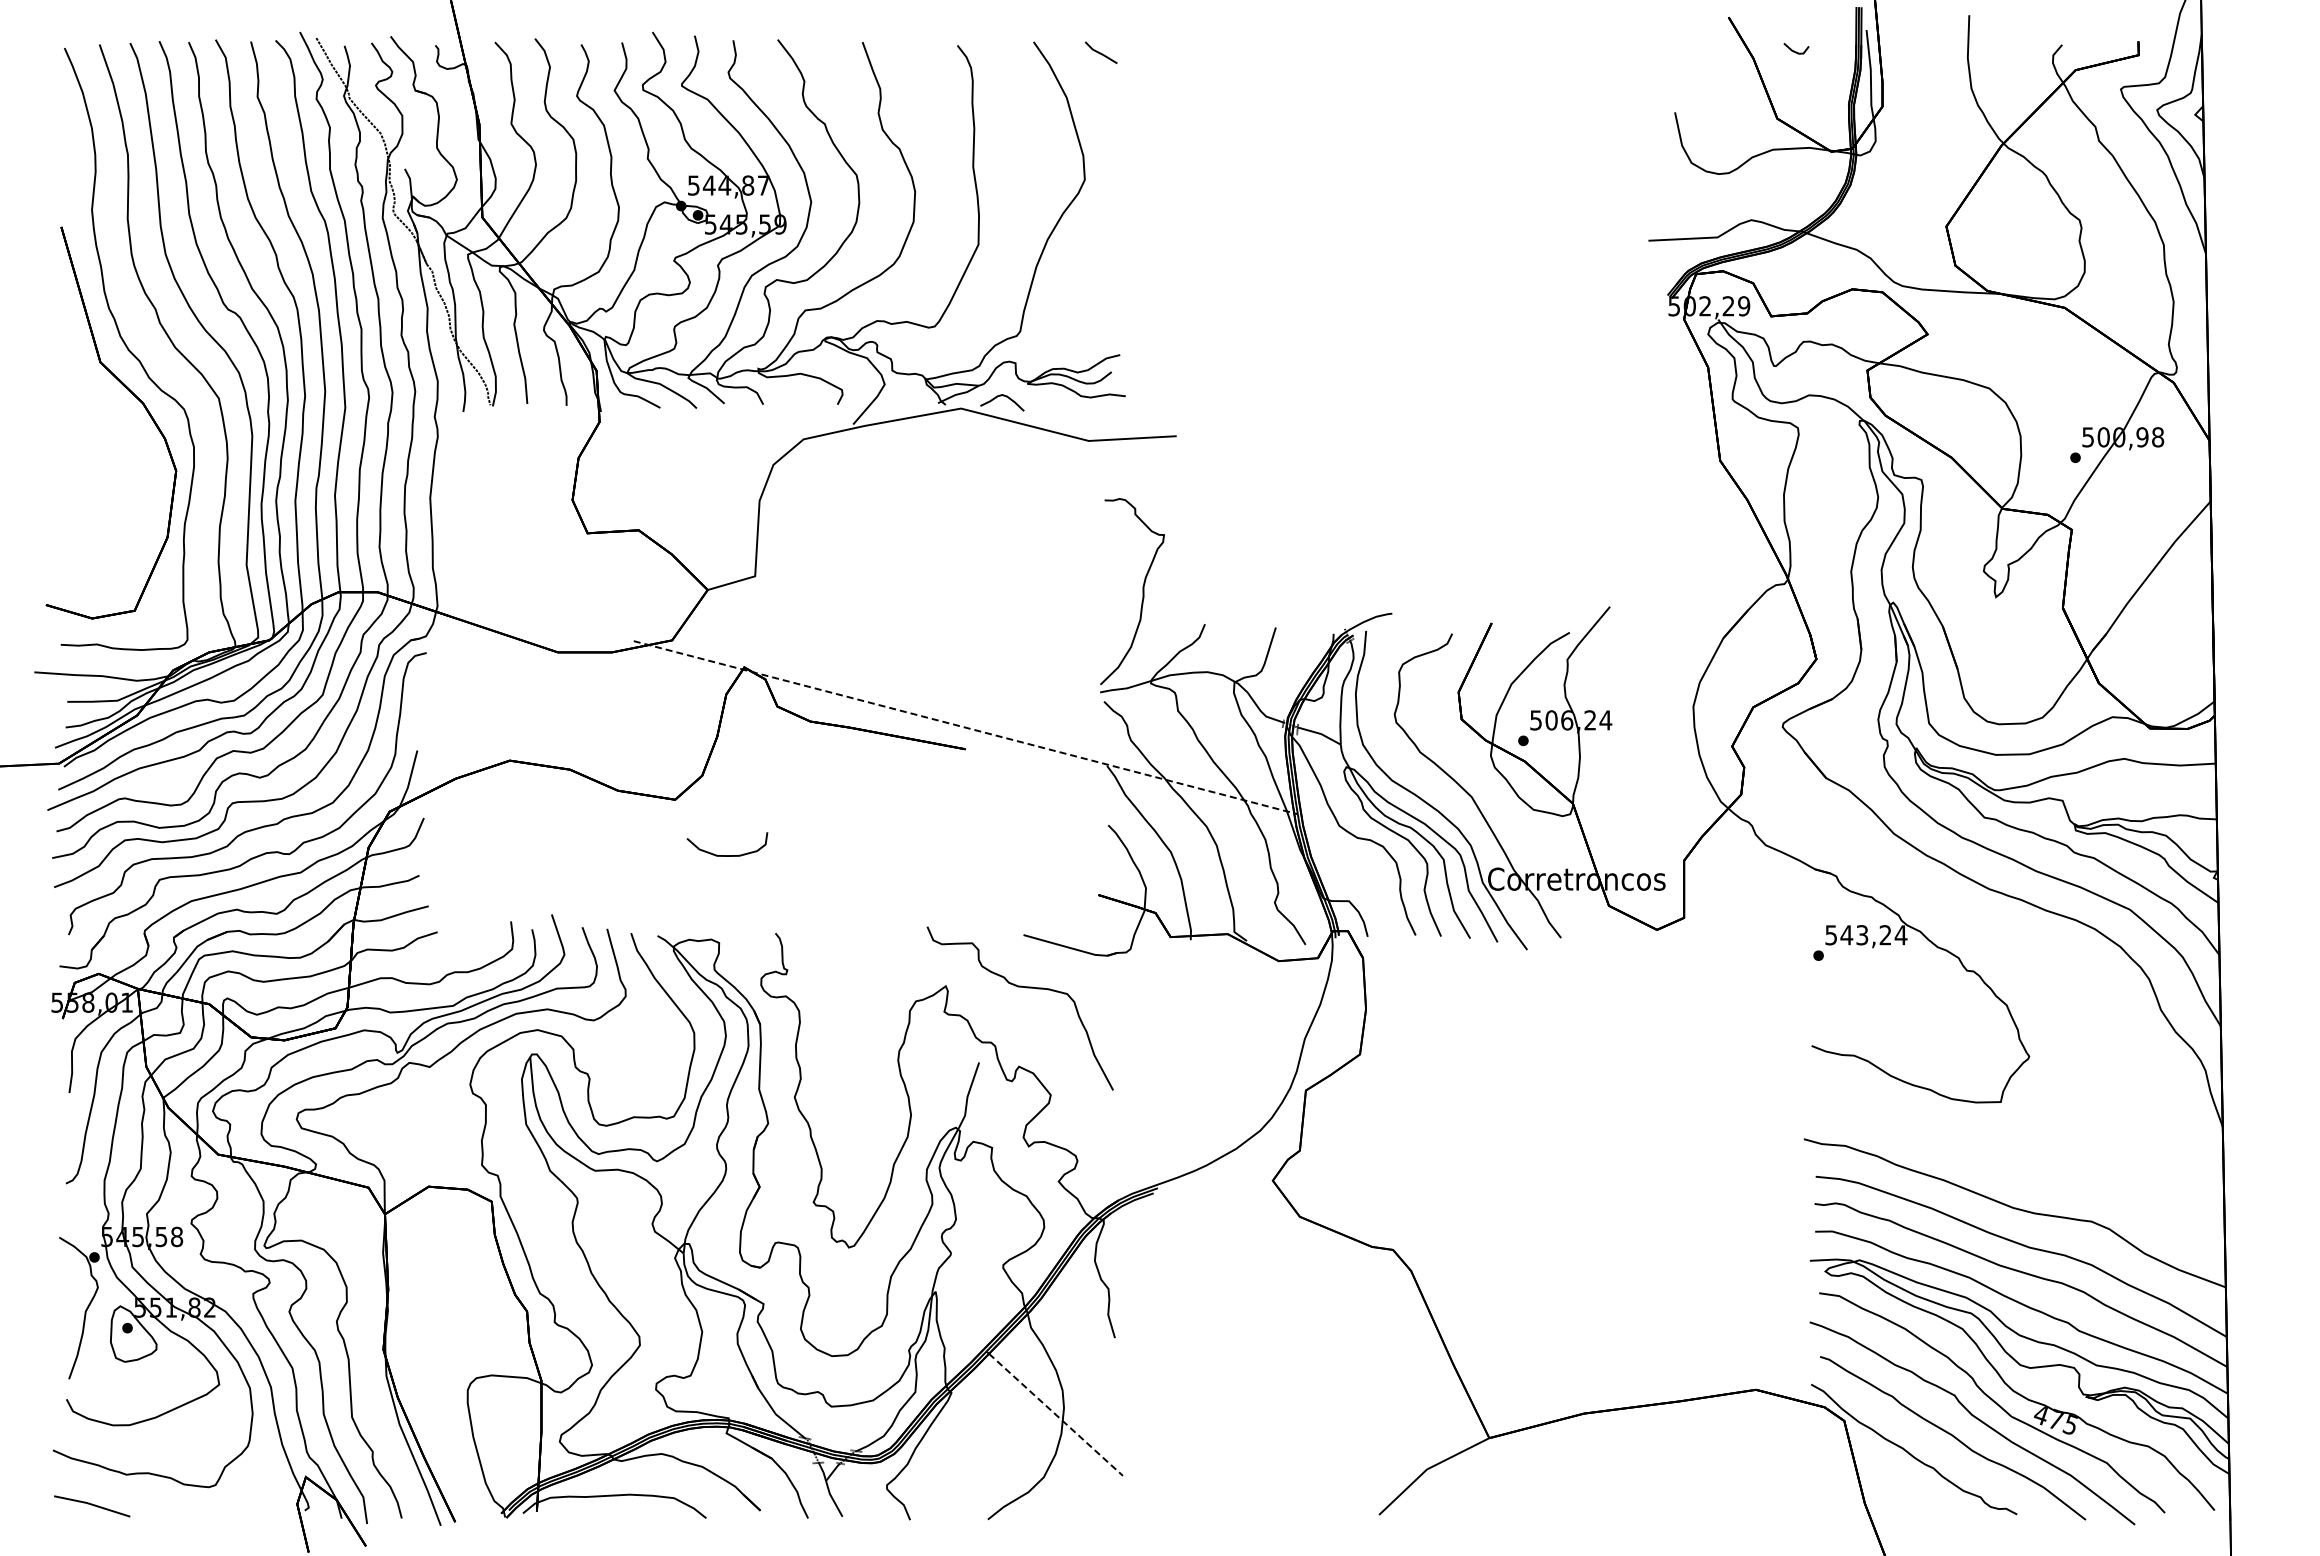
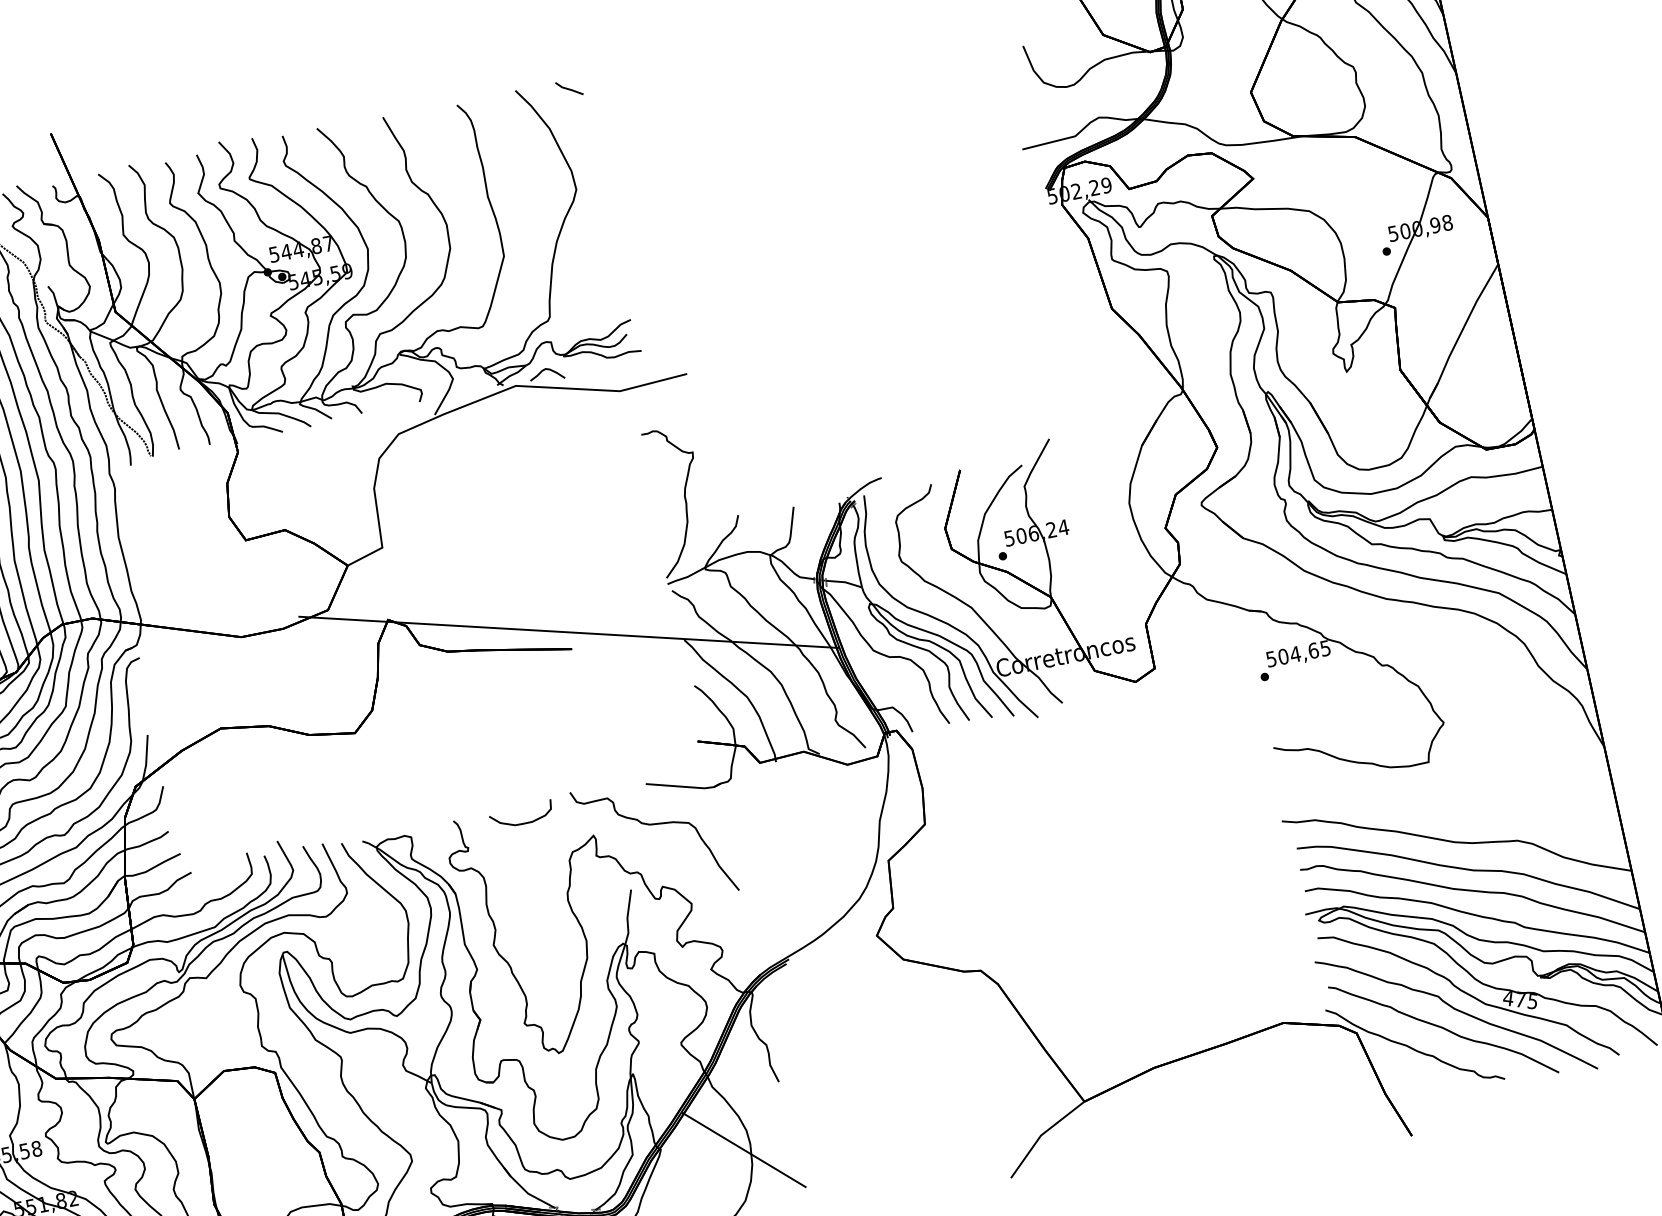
line: (964, 727) -> (567, 632), dashed -> solid
curve: (727, 855) -> (523, 823), moved
text: (1873, 935) -> (1304, 652), 543,24 -> 504,65
line: (1055, 1414) -> (744, 1150), dashed -> solid

